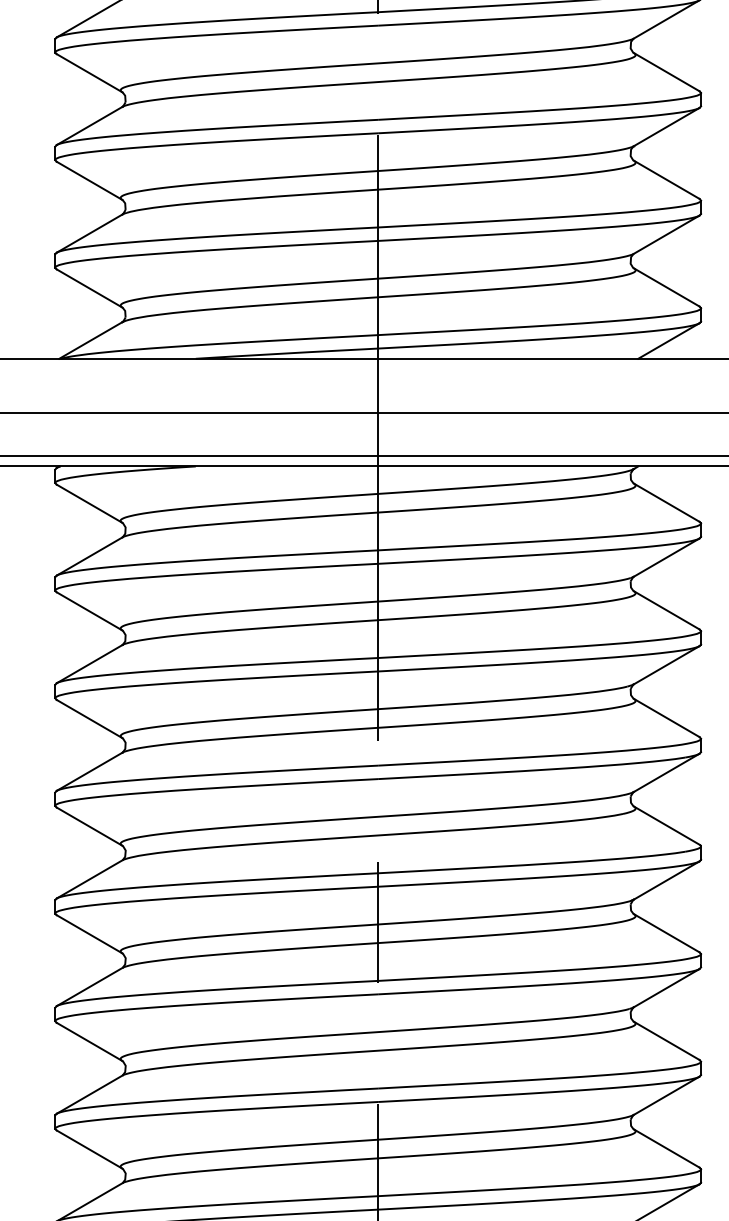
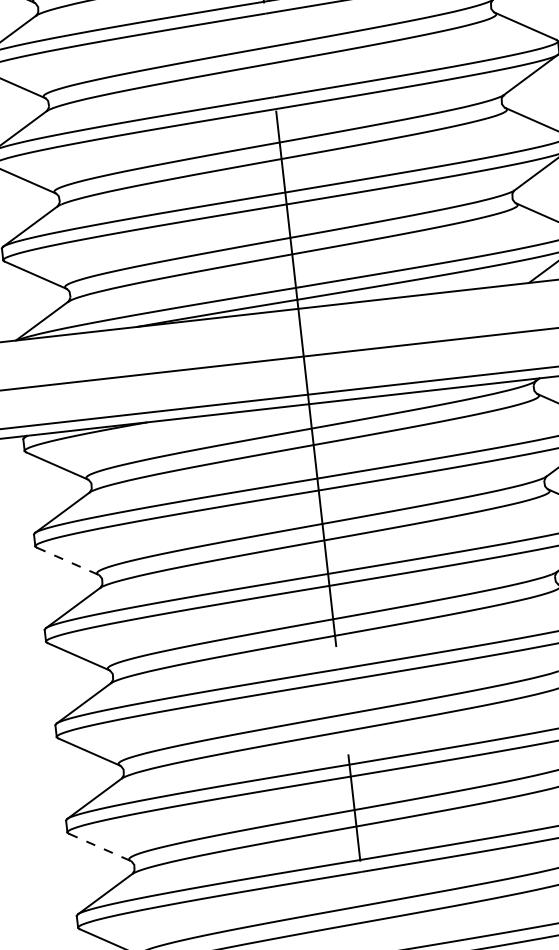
line: (89, 611) -> (67, 561), solid -> dashed
line: (89, 934) -> (99, 847), solid -> dashed

